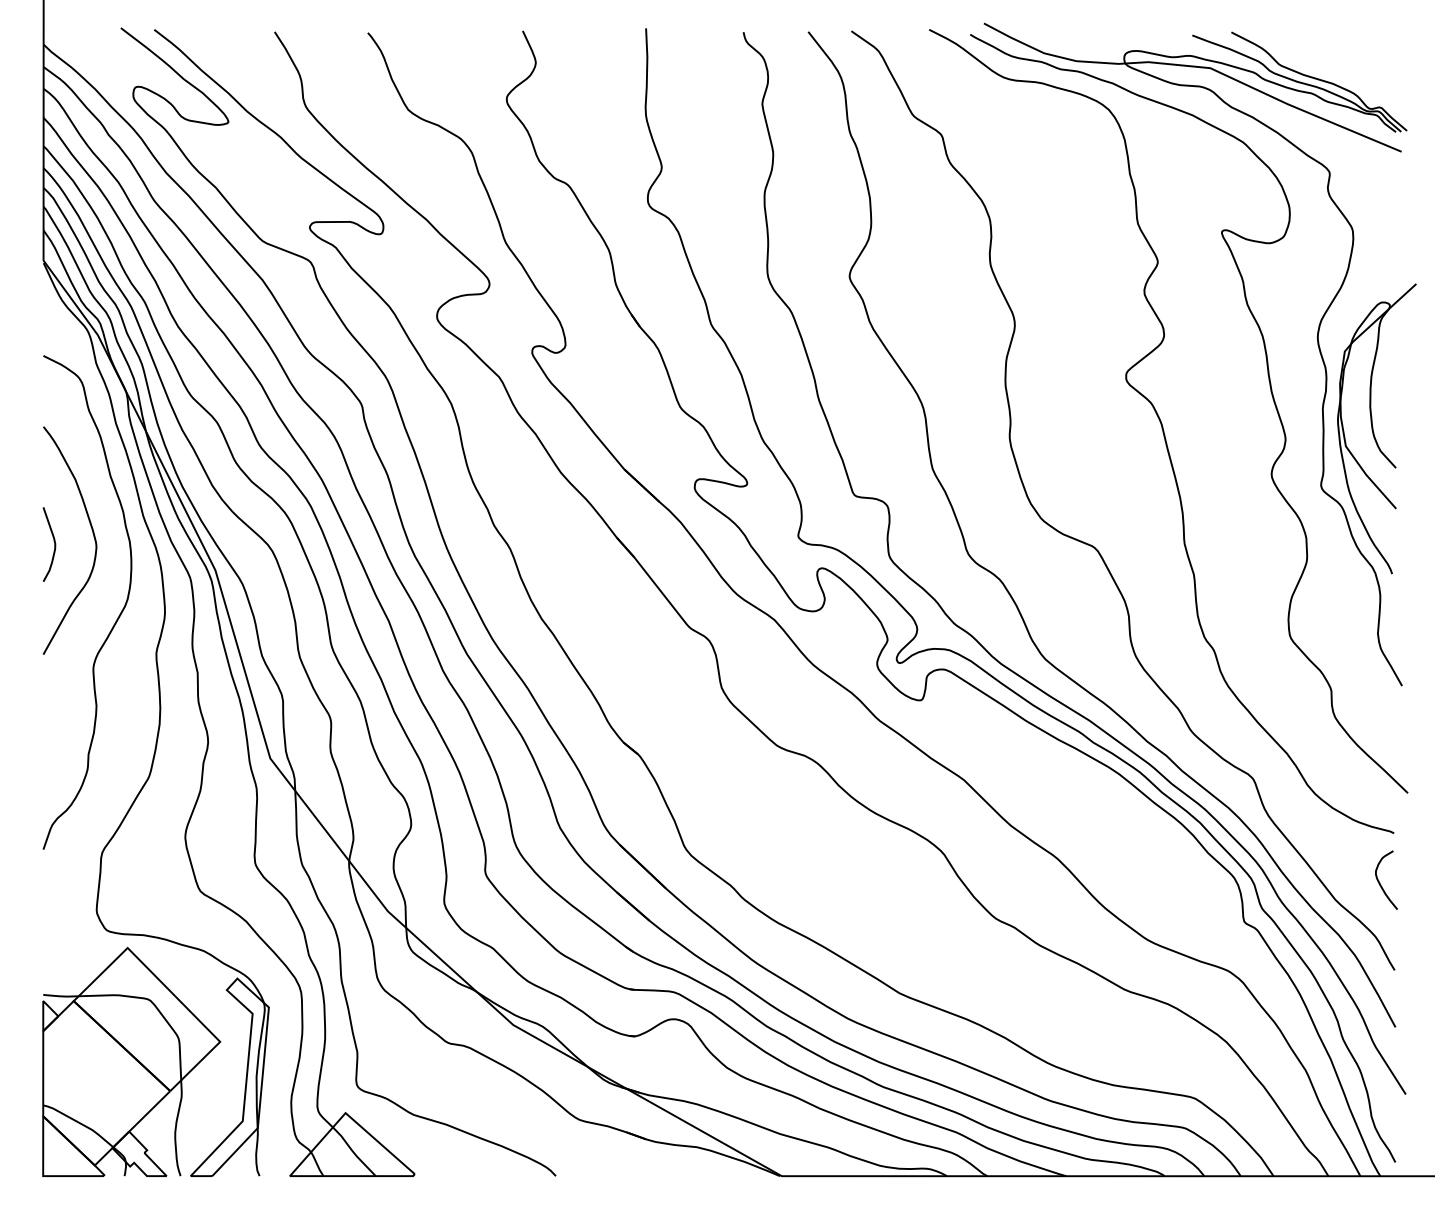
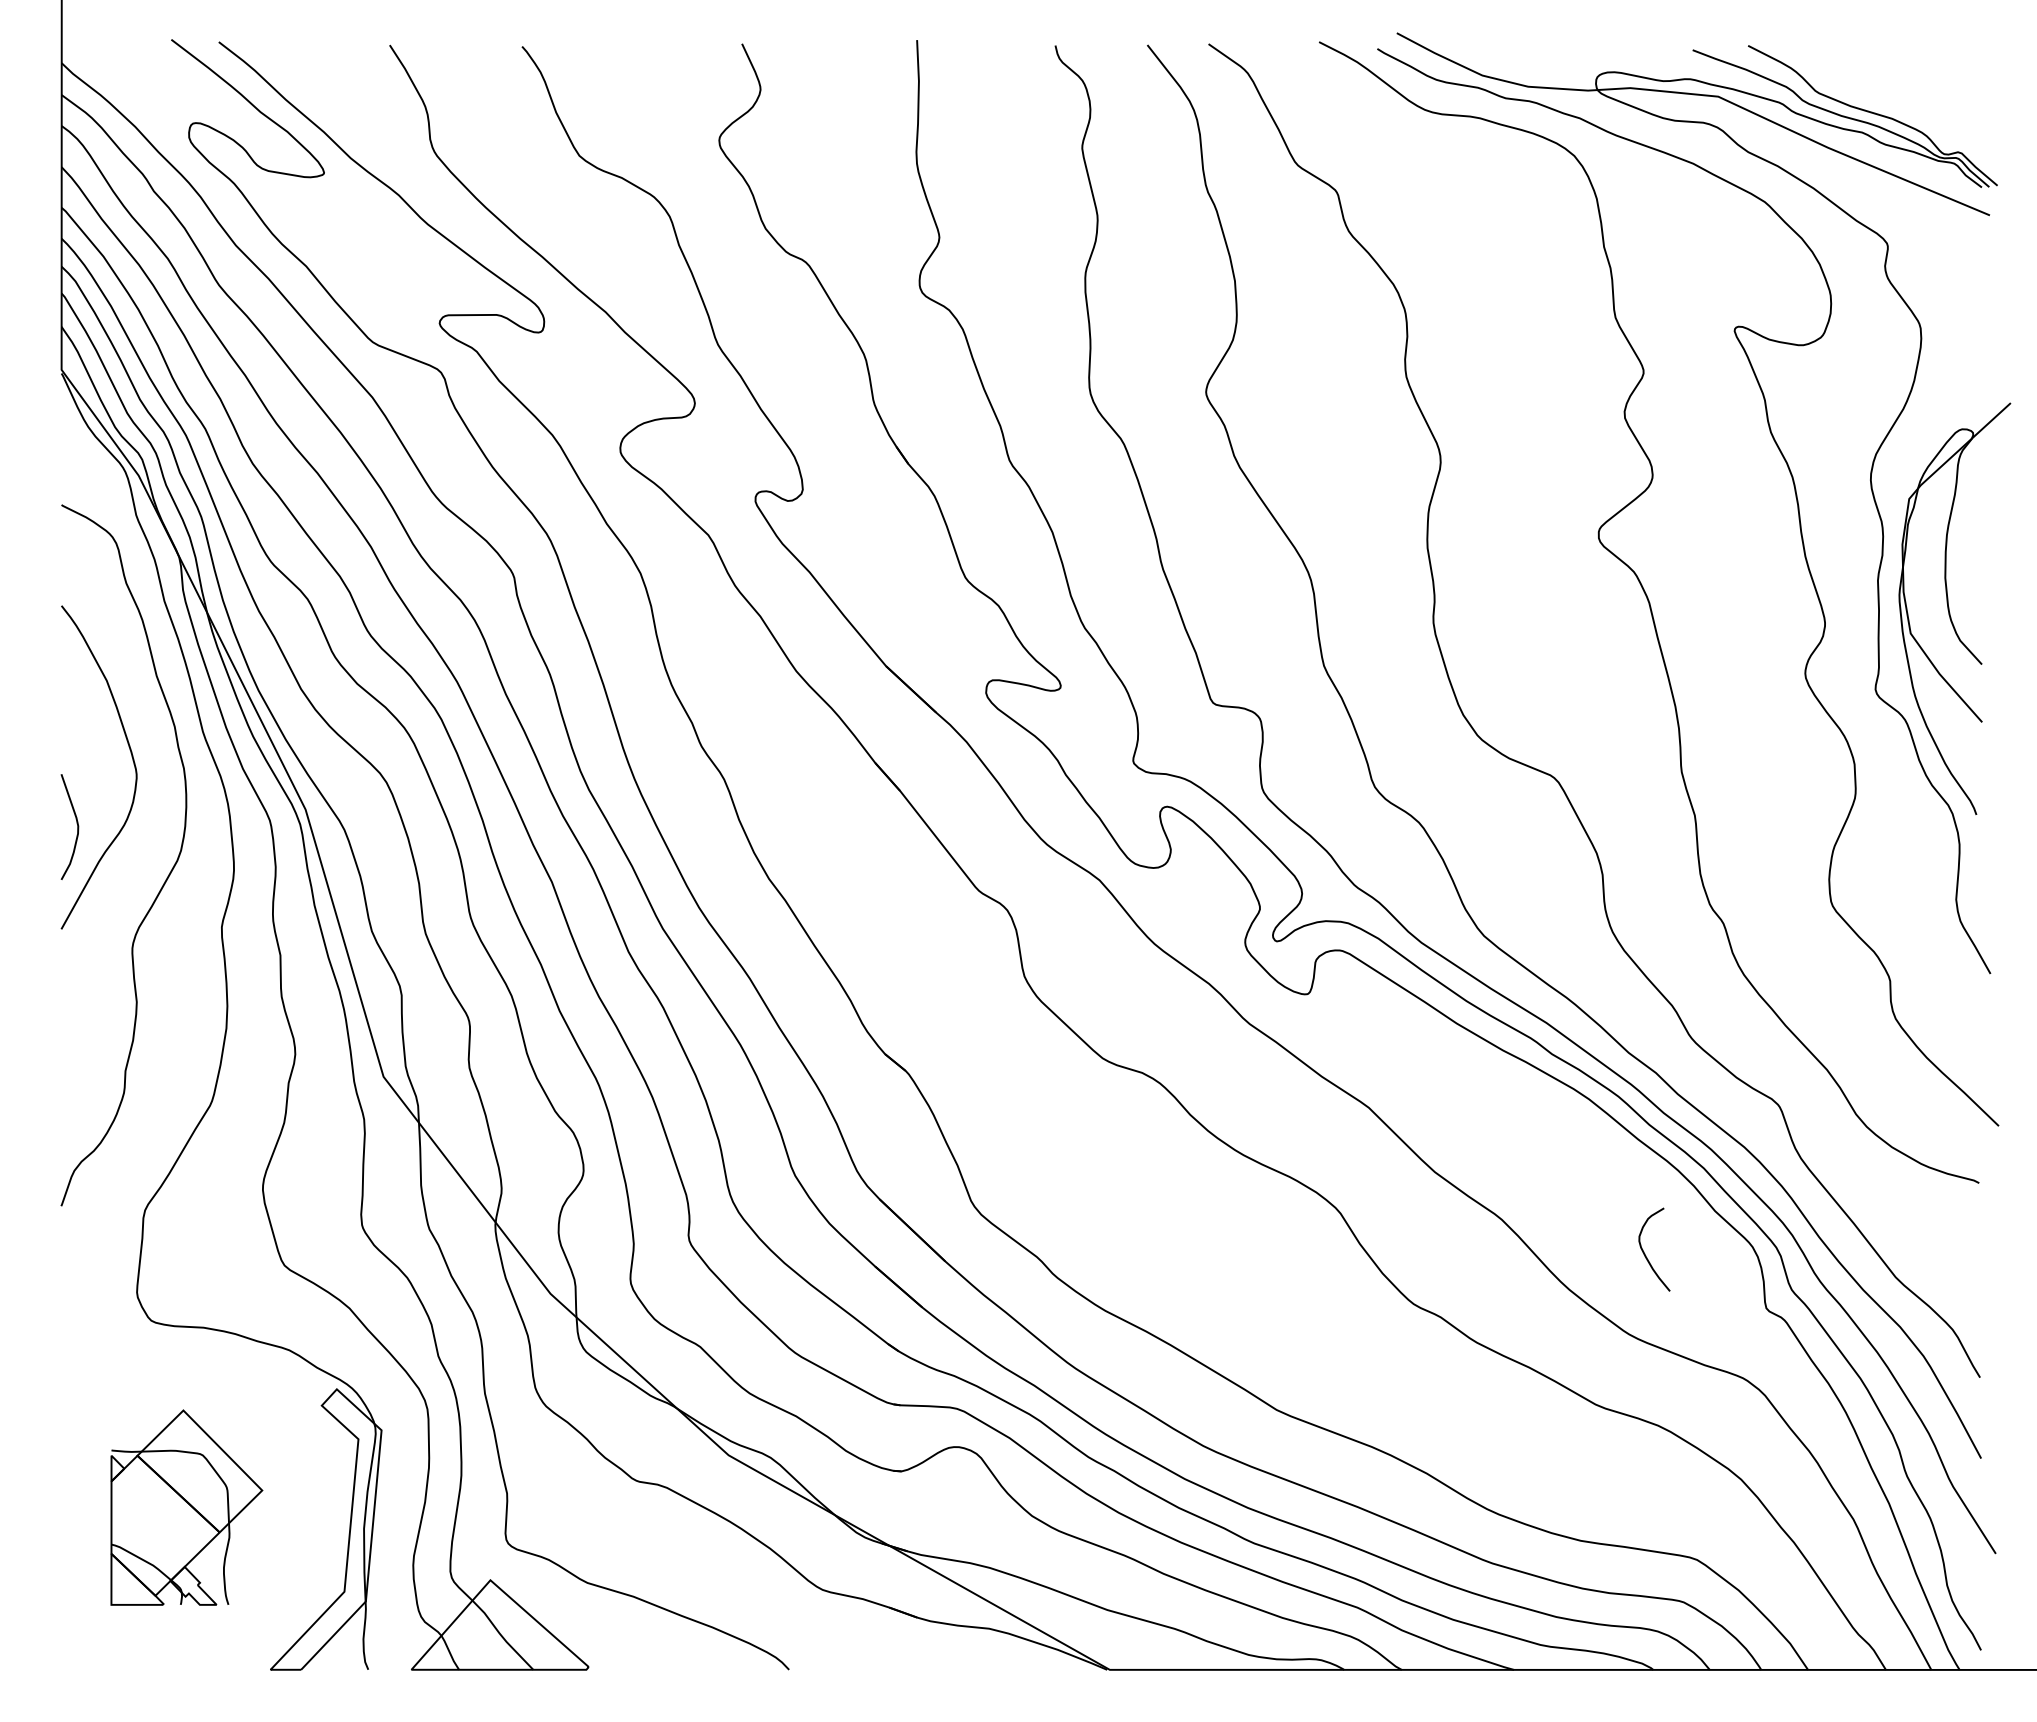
curve: (54, 542) -> (76, 823), moved
curve: (1380, 882) -> (1645, 1253), moved
part: (131, 1061) -> (186, 1507), size x0.6

